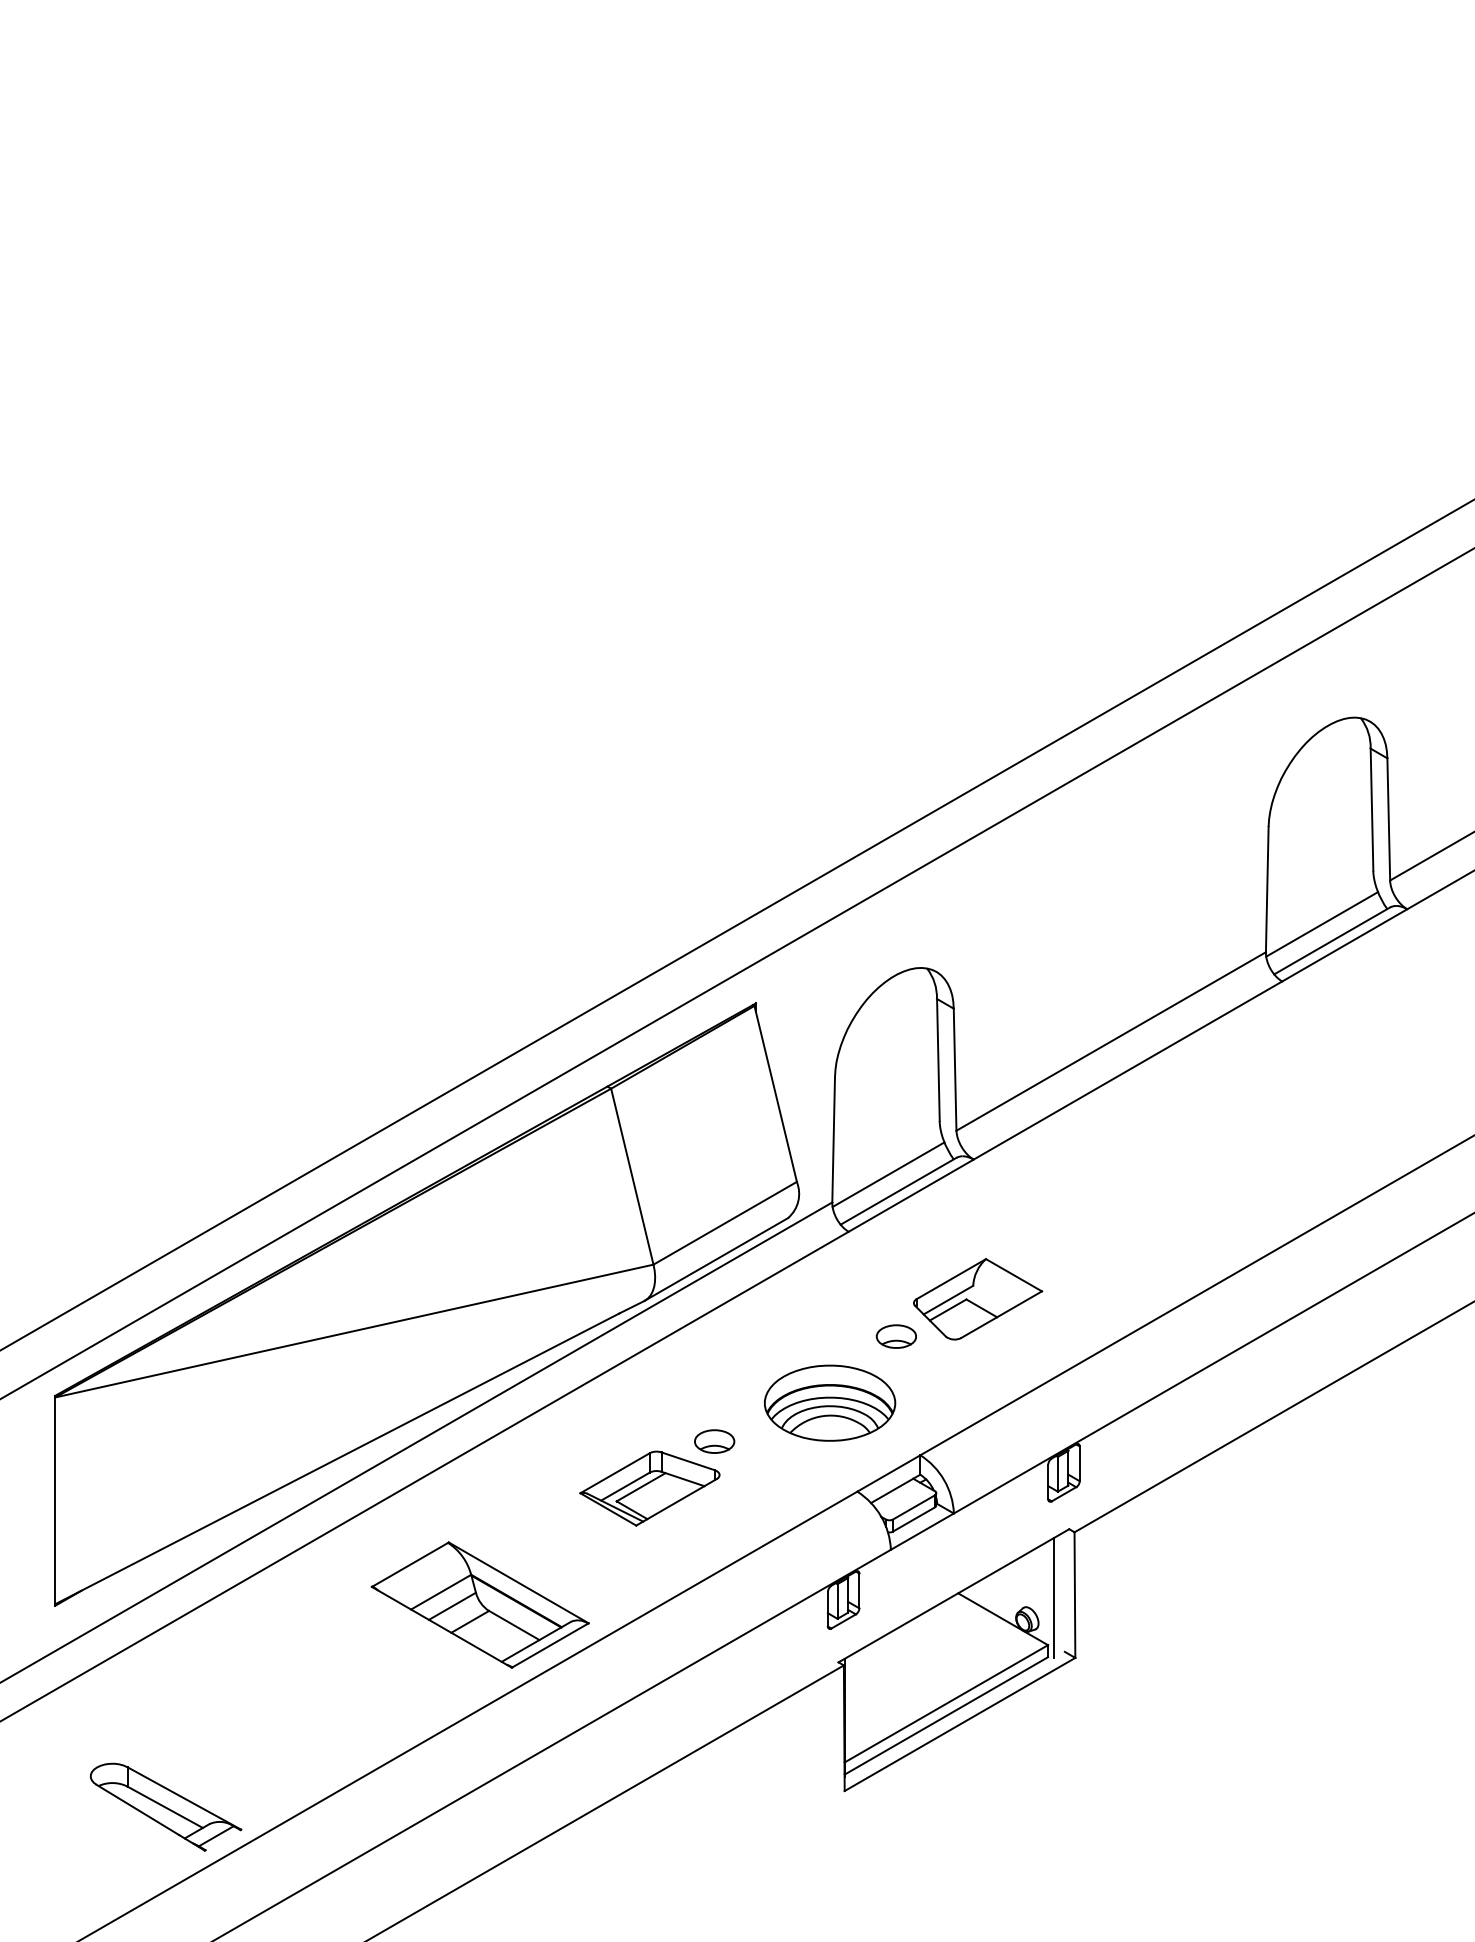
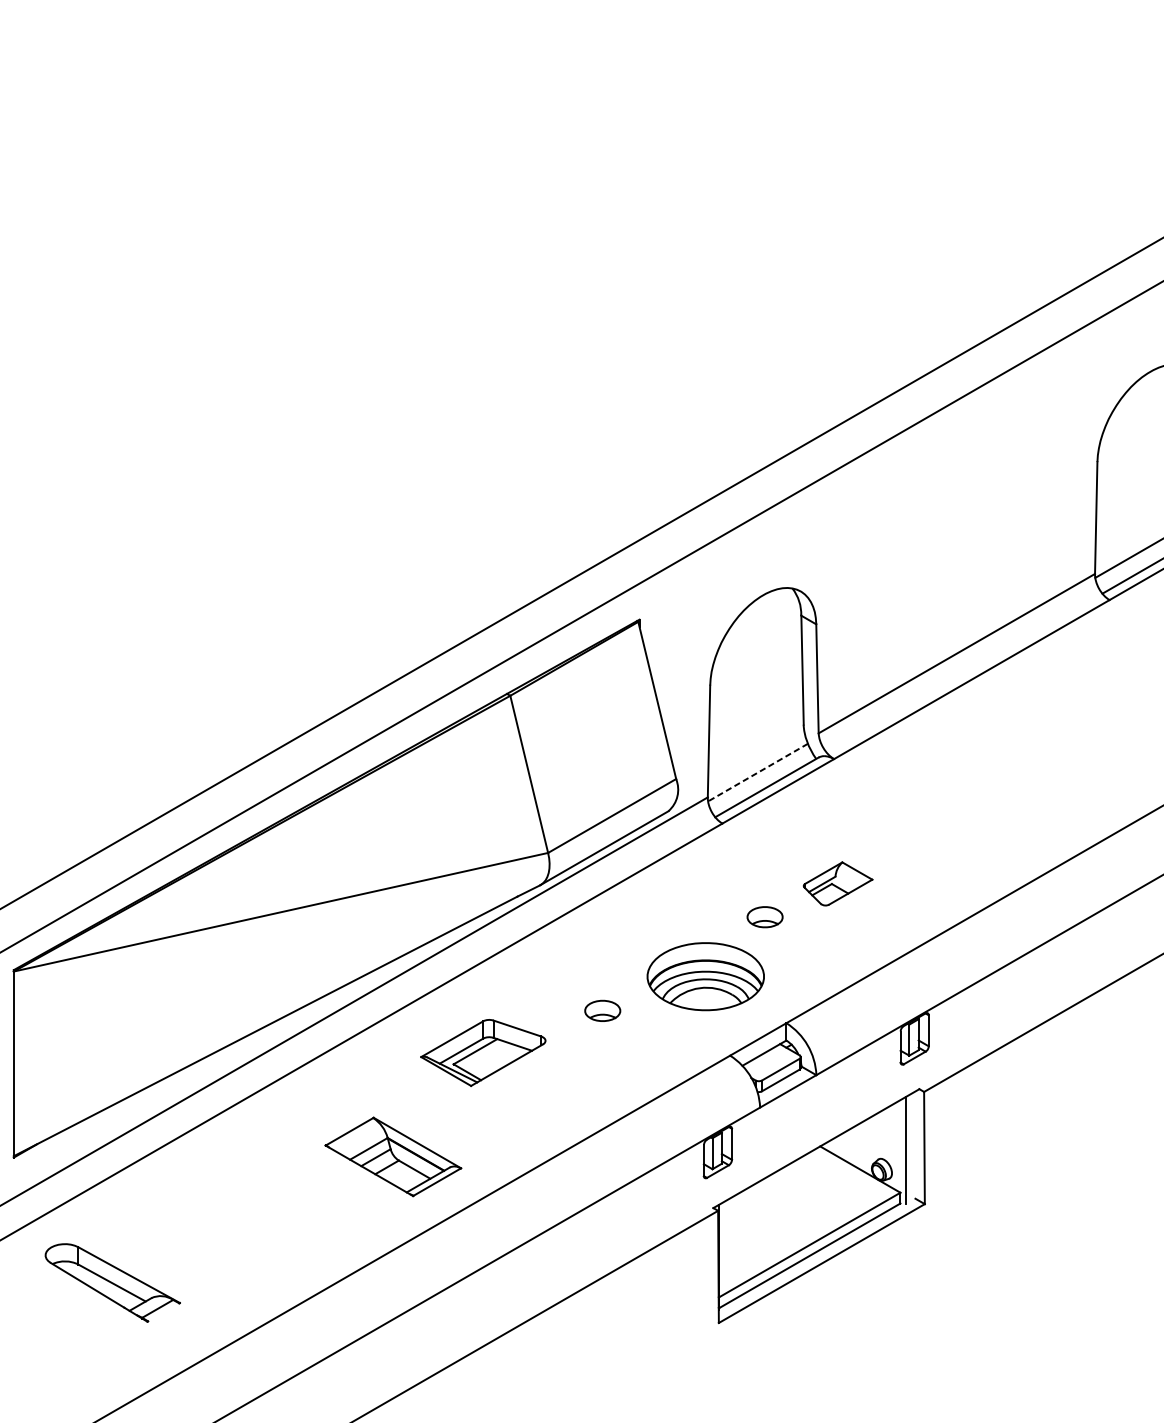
line: (888, 1174) -> (757, 772), solid -> dashed
part: (978, 1299) -> (838, 884), size x0.6
part: (649, 1488) -> (482, 1052), moved
part: (479, 1604) -> (392, 1156), size x0.7
part: (165, 1806) -> (112, 1282), moved

